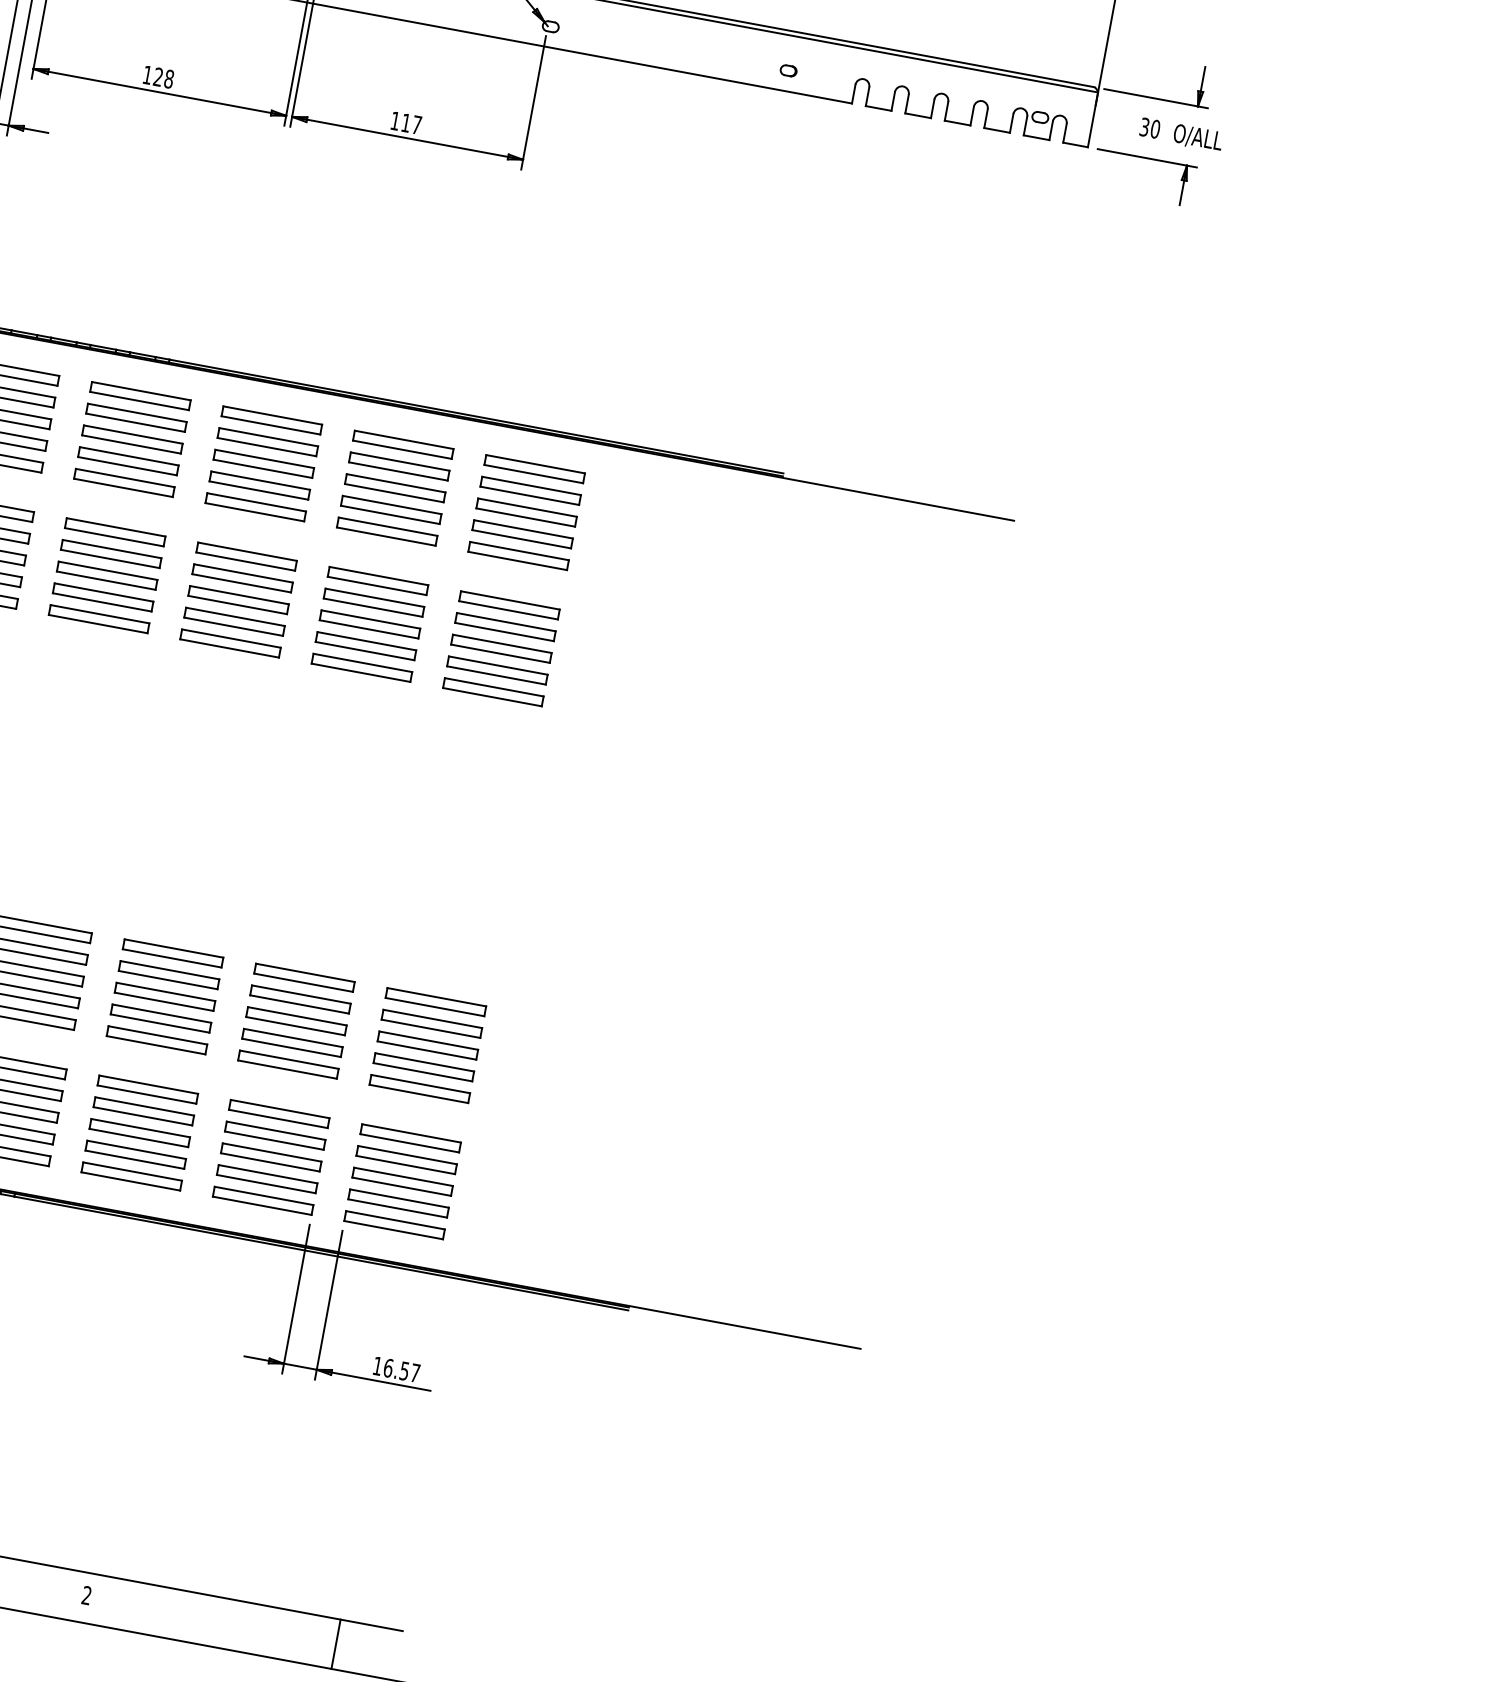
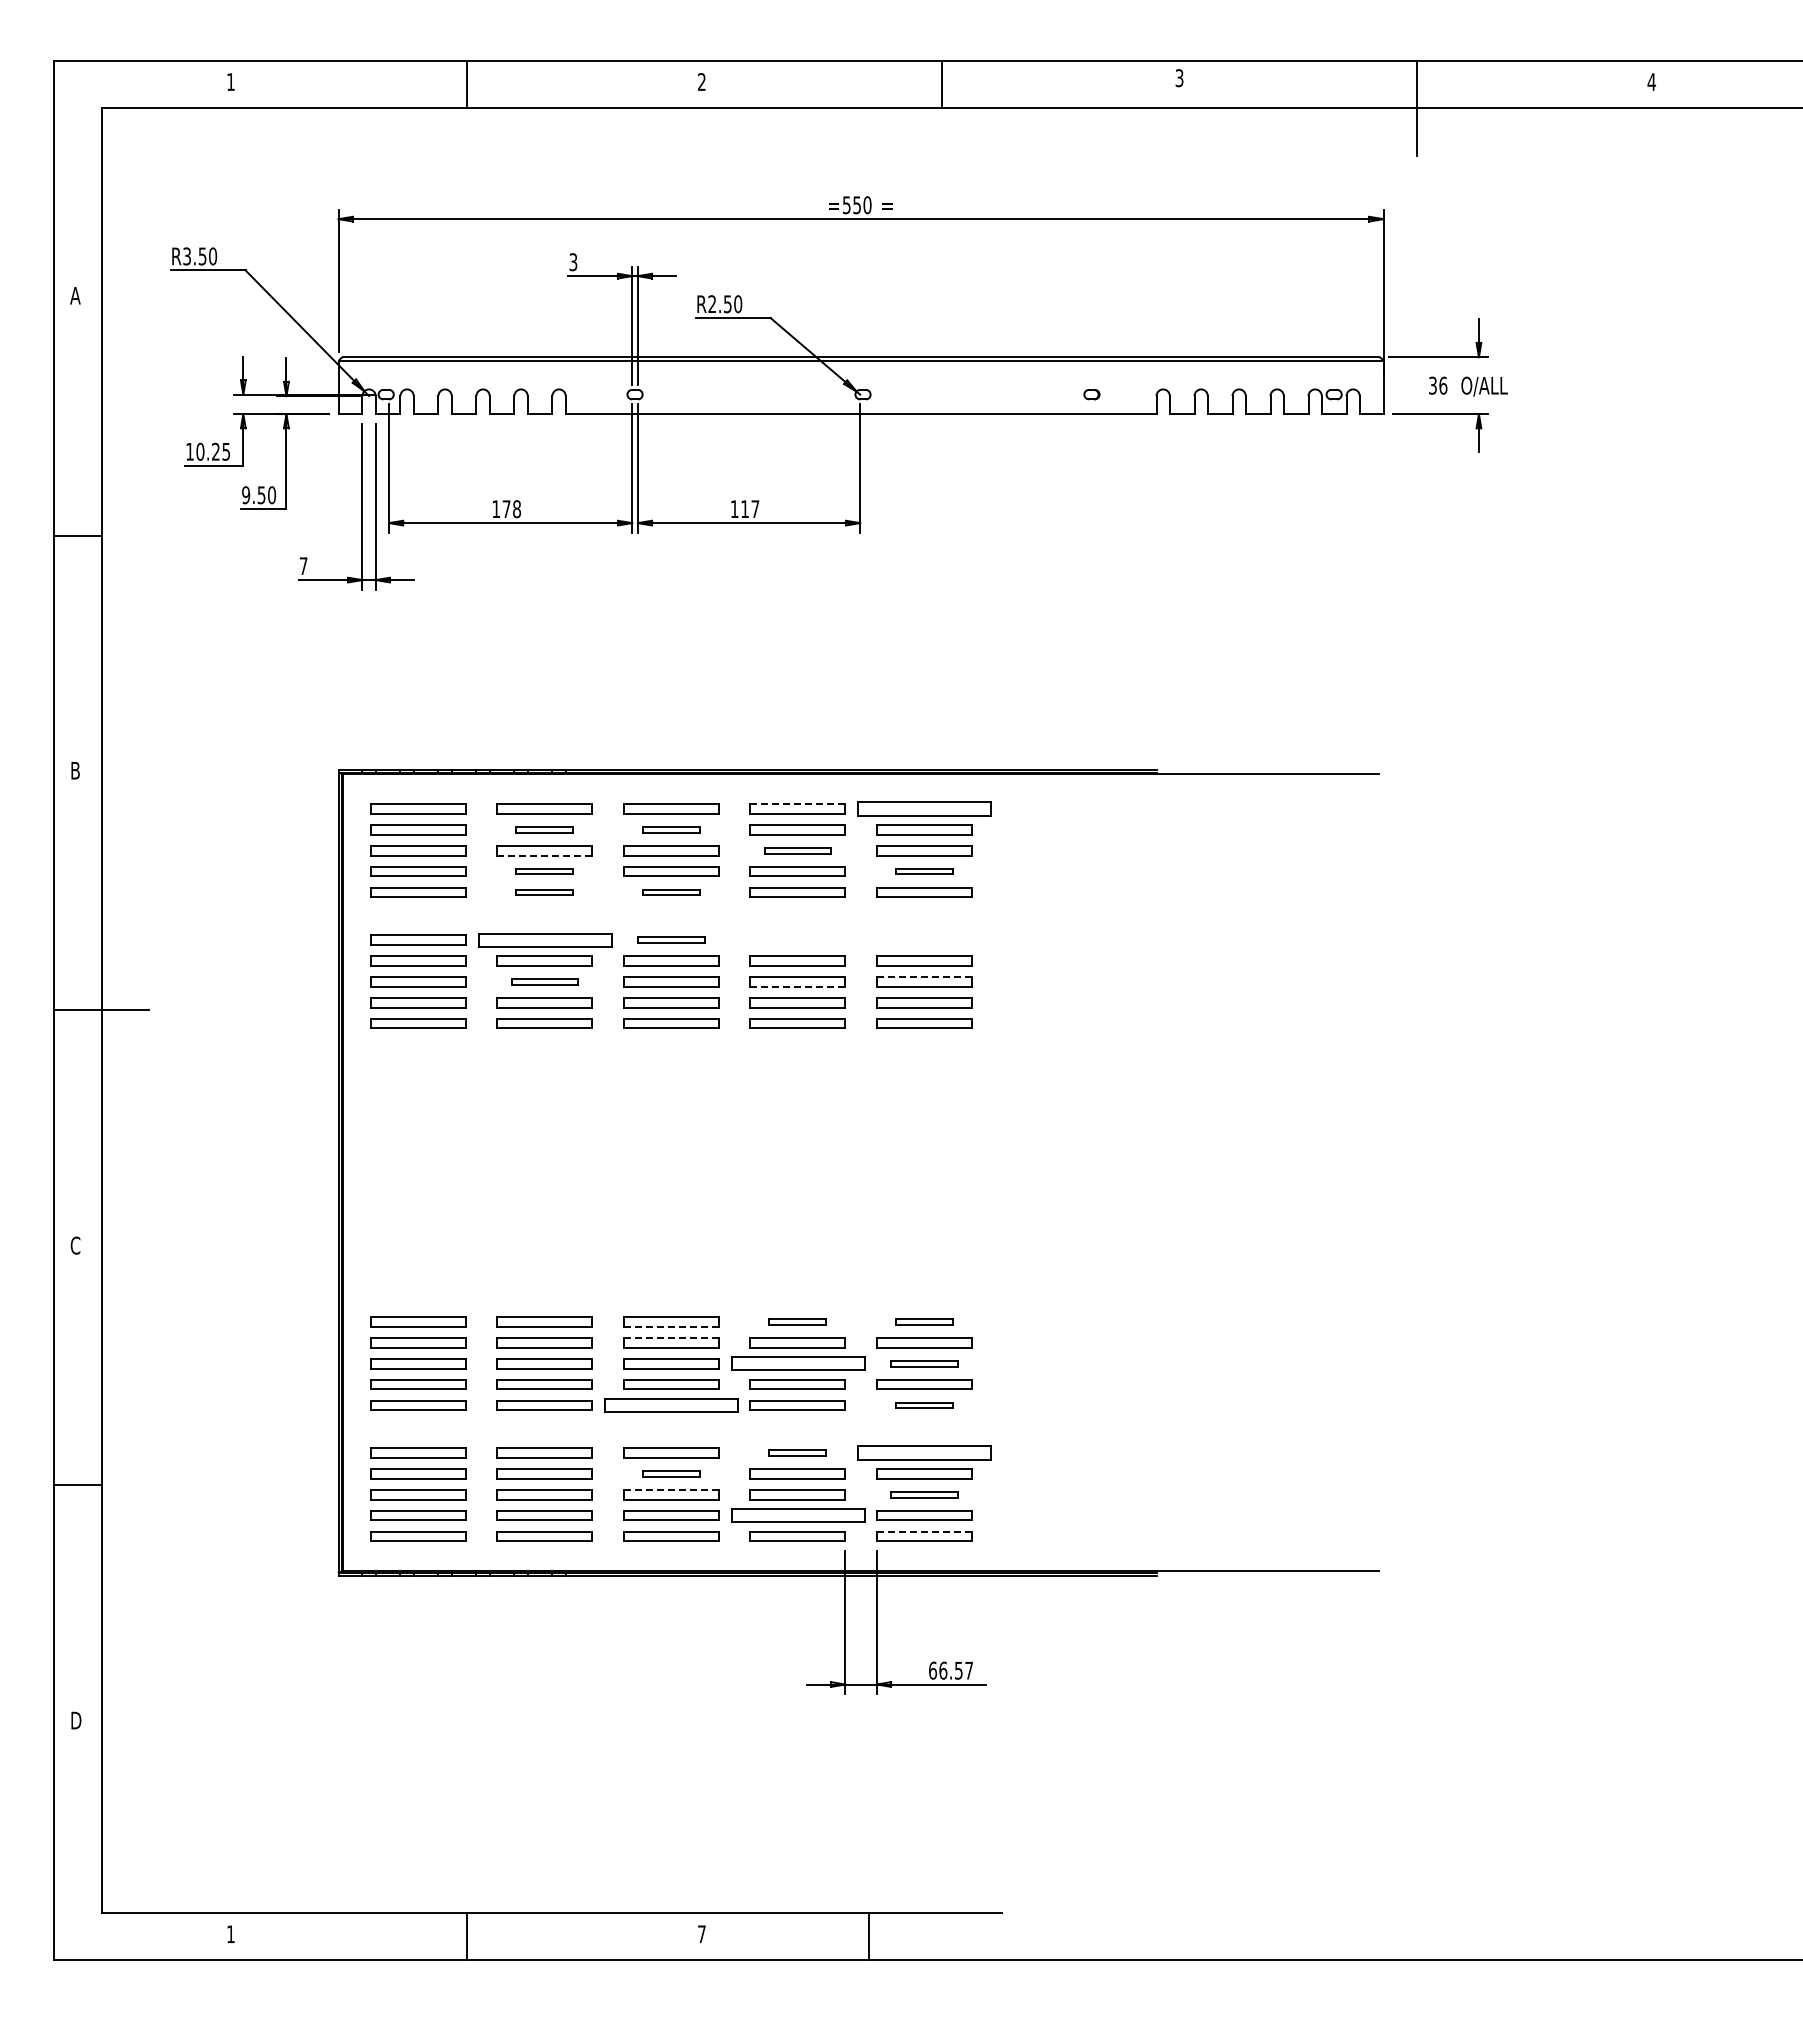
text: (158, 76) -> (506, 508), 128 -> 178
text: (1155, 129) -> (1443, 385), 30 -> 36
part: (136, 417) -> (544, 829), size x0.6
line: (404, 440) -> (798, 804), solid -> dashed
part: (268, 441) -> (671, 829), size x0.6
line: (131, 444) -> (544, 855), solid -> dashed
part: (127, 460) -> (544, 871), size x0.6
part: (534, 468) -> (924, 808), size x1.4
part: (123, 482) -> (544, 892), size x0.6
part: (394, 487) -> (797, 850), size x0.7
part: (255, 507) -> (671, 892), size x0.6
part: (114, 531) -> (544, 939), size x1.4
part: (522, 534) -> (924, 871), size x0.6
part: (246, 556) -> (671, 939), size x0.7
part: (106, 575) -> (544, 981), size x0.7
part: (377, 580) -> (797, 939), removed
part: (509, 604) -> (924, 939), removed
line: (368, 629) -> (797, 986), solid -> dashed
line: (502, 644) -> (924, 977), solid -> dashed
line: (171, 957) -> (670, 1326), solid -> dashed
line: (169, 970) -> (671, 1338), solid -> dashed
part: (304, 977) -> (797, 1321), size x0.6
part: (436, 1001) -> (924, 1321), size x0.6
part: (296, 1020) -> (797, 1363), size x1.4
part: (157, 1040) -> (671, 1405), size x1.4
part: (428, 1045) -> (924, 1363), size x0.7
part: (419, 1088) -> (924, 1405), size x0.6
part: (143, 1110) -> (671, 1473), size x0.6
part: (278, 1113) -> (797, 1452), size x0.6
line: (140, 1128) -> (671, 1490), solid -> dashed
part: (410, 1137) -> (924, 1452), size x1.4
part: (266, 1178) -> (797, 1515), size x1.4
part: (402, 1181) -> (924, 1494), size x0.7
line: (395, 1219) -> (924, 1531), solid -> dashed
text: (378, 1366) -> (933, 1670), 16.57 -> 66.57
text: (86, 1595) -> (701, 1934), 2 -> 7
line: (336, 1644) -> (869, 1936), moved

